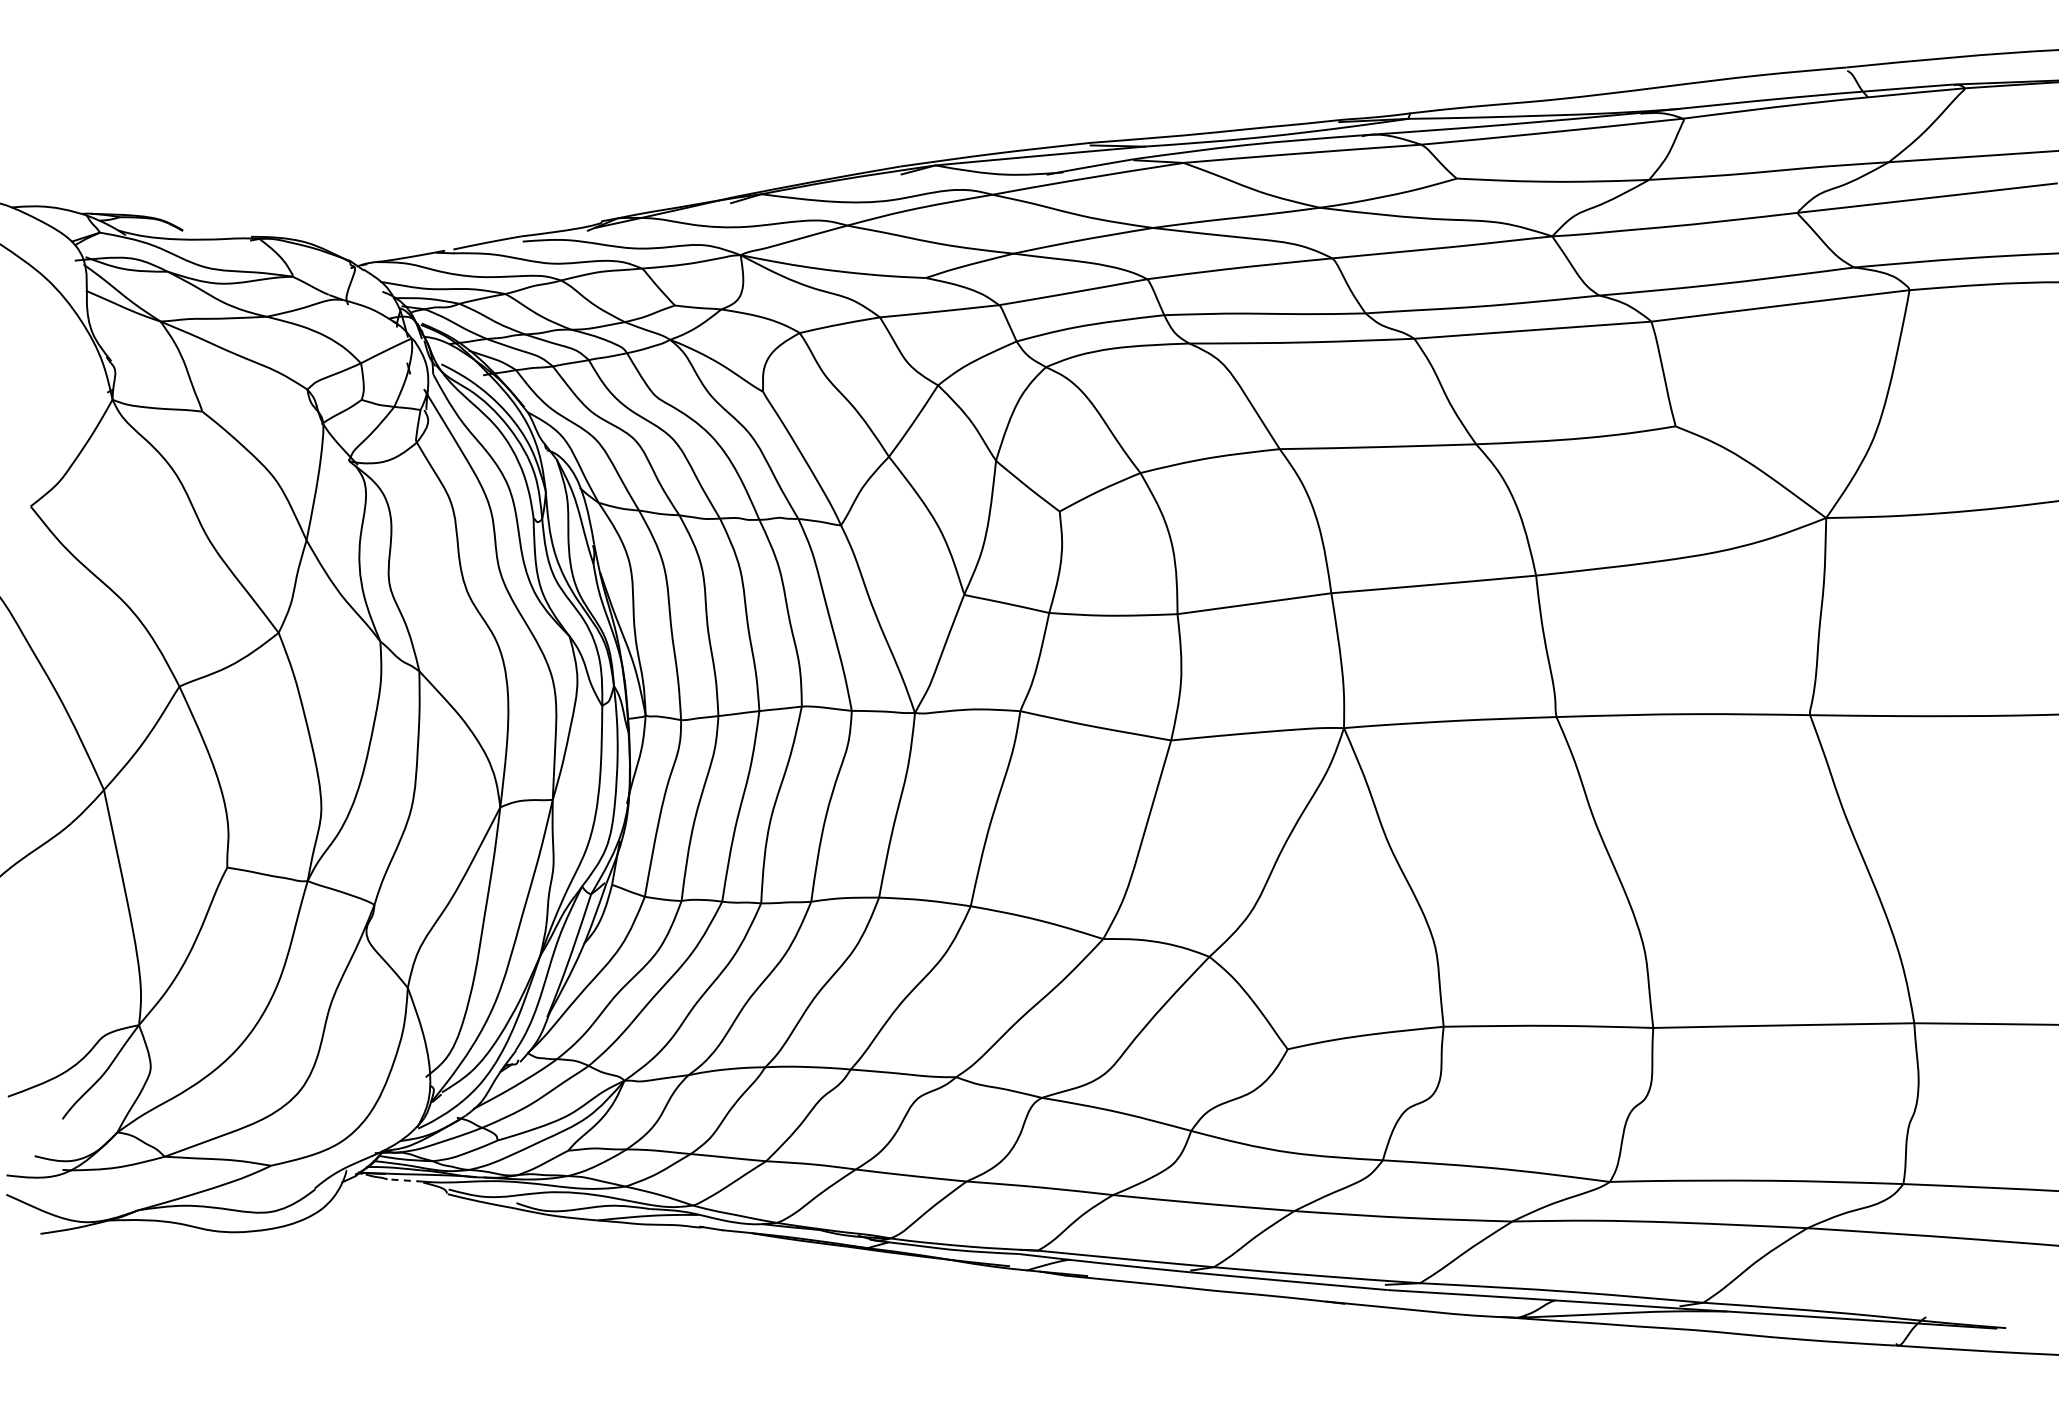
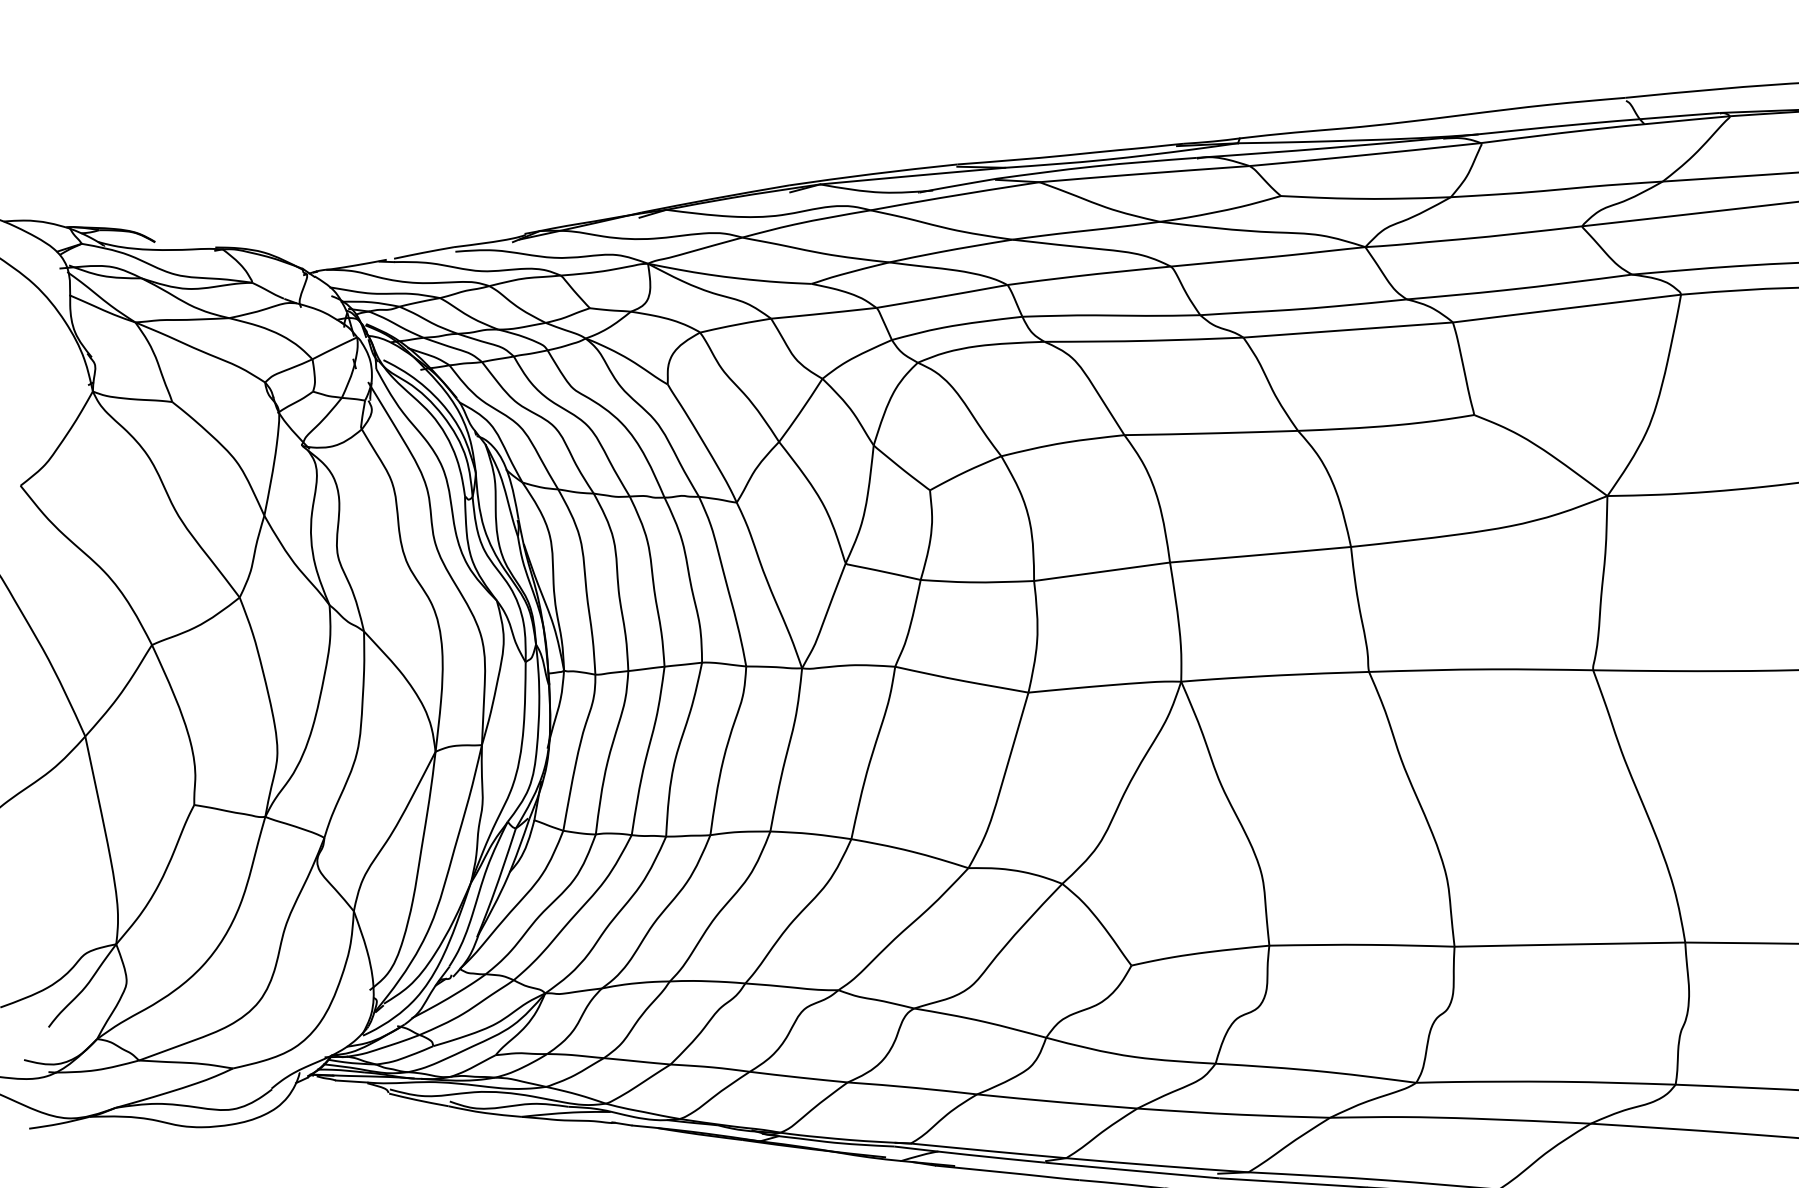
line: (405, 1180) -> (351, 1081), dashed -> solid

